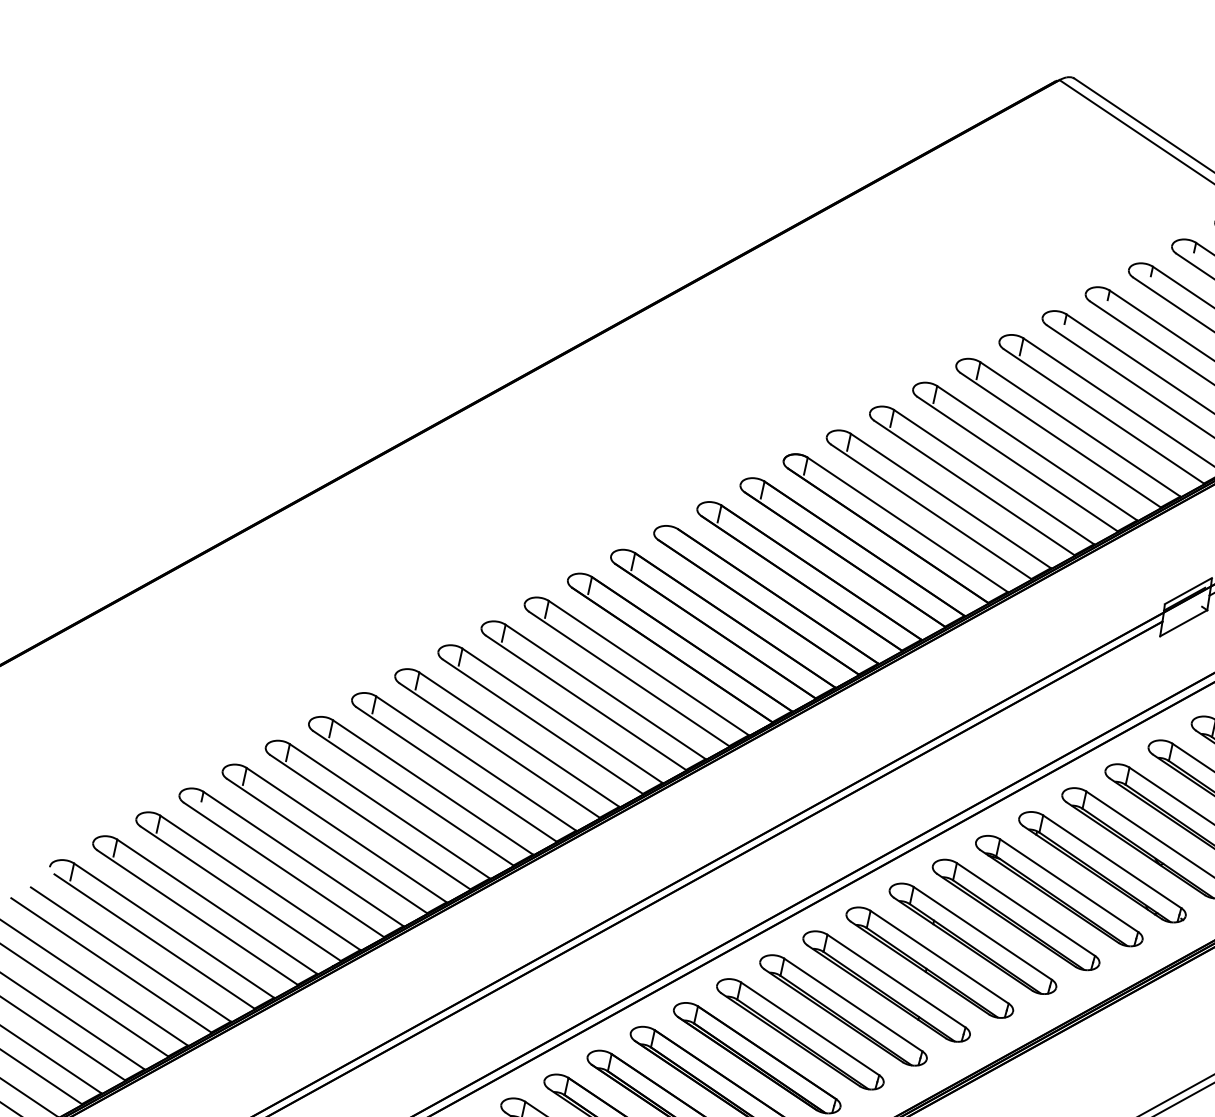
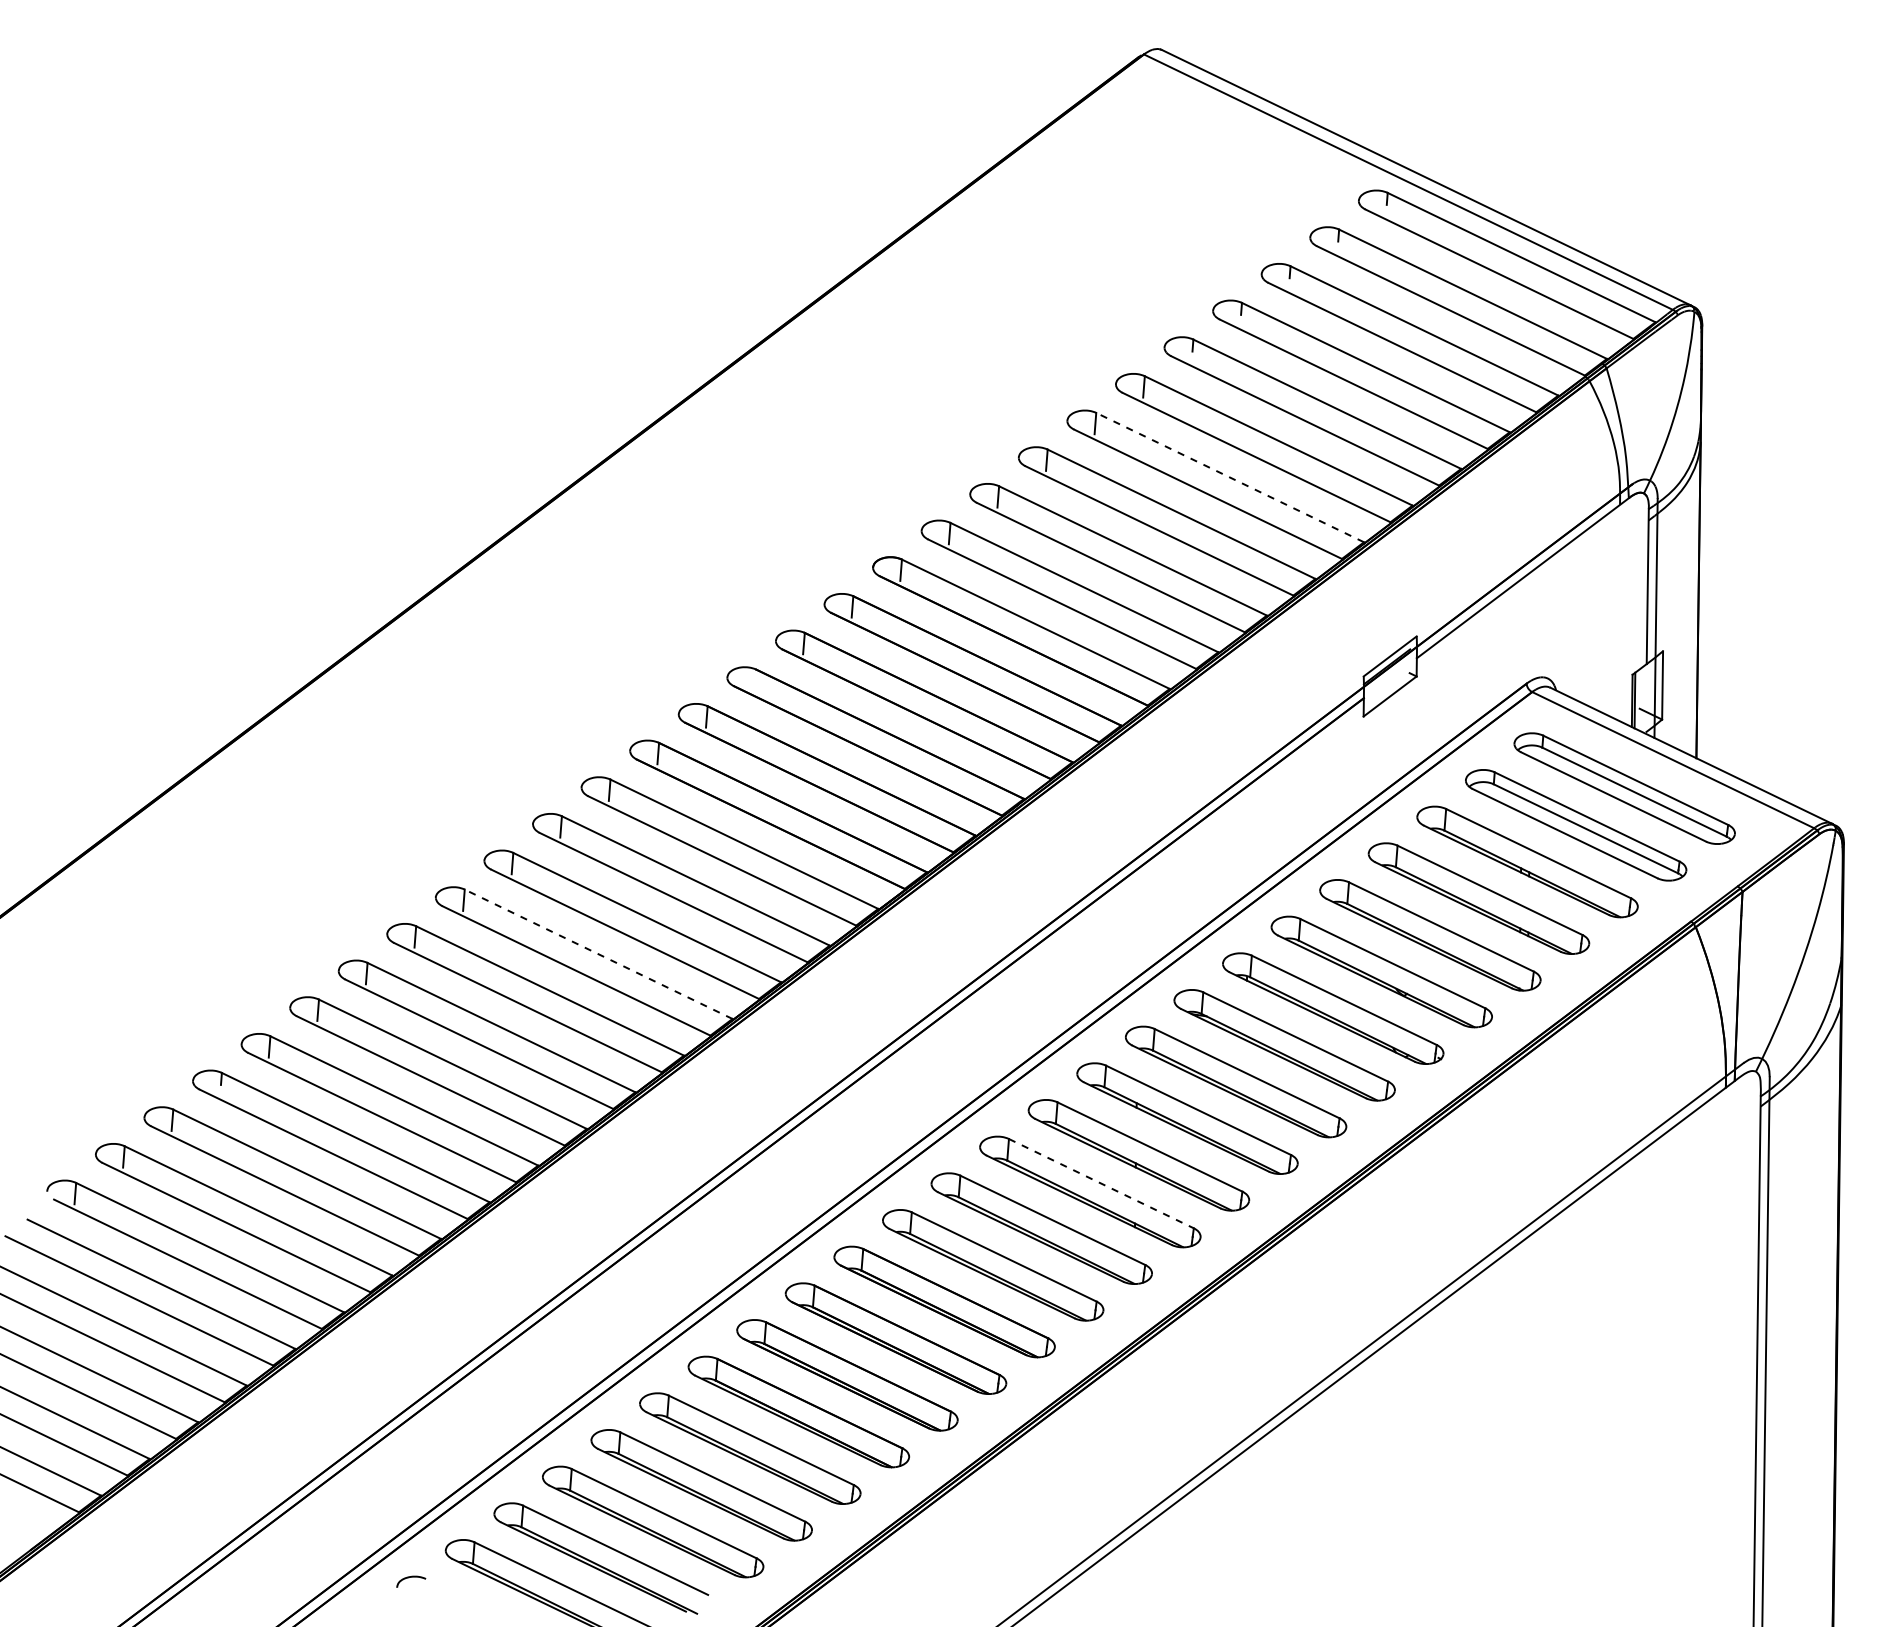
line: (1080, 429) -> (1230, 477), solid -> dashed
line: (519, 739) -> (598, 954), solid -> dashed
line: (896, 981) -> (1101, 1183), solid -> dashed

